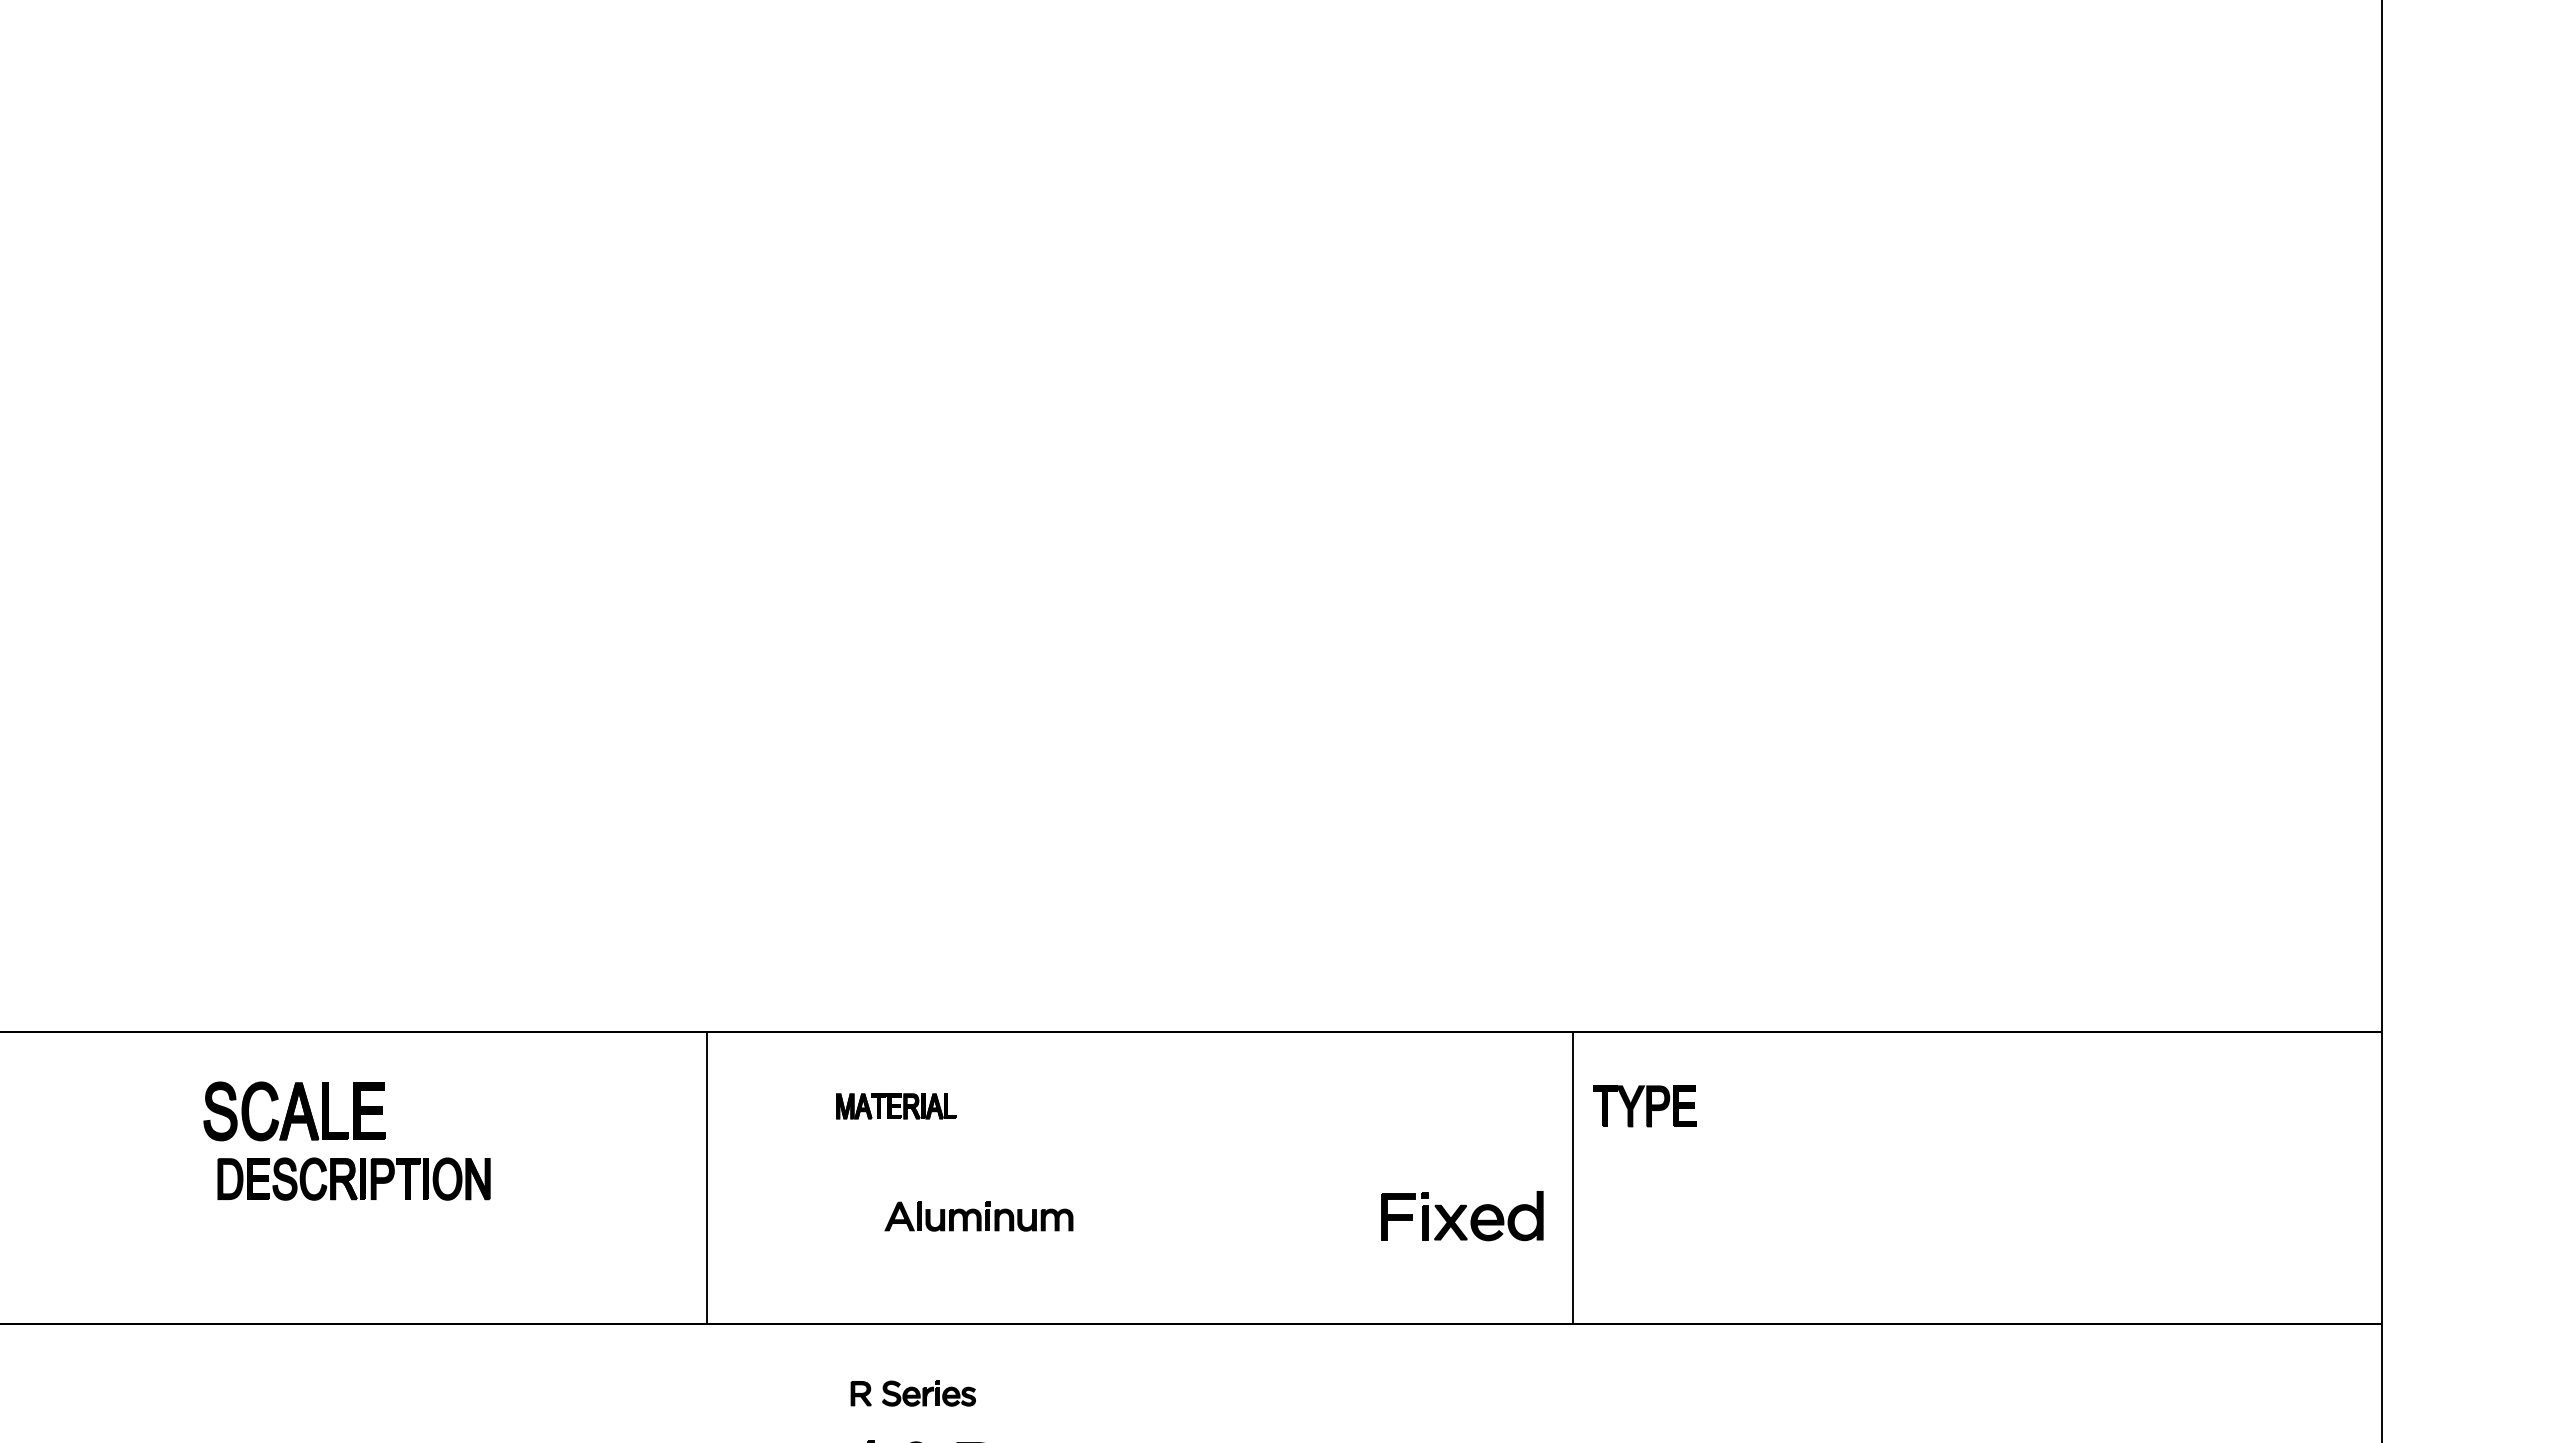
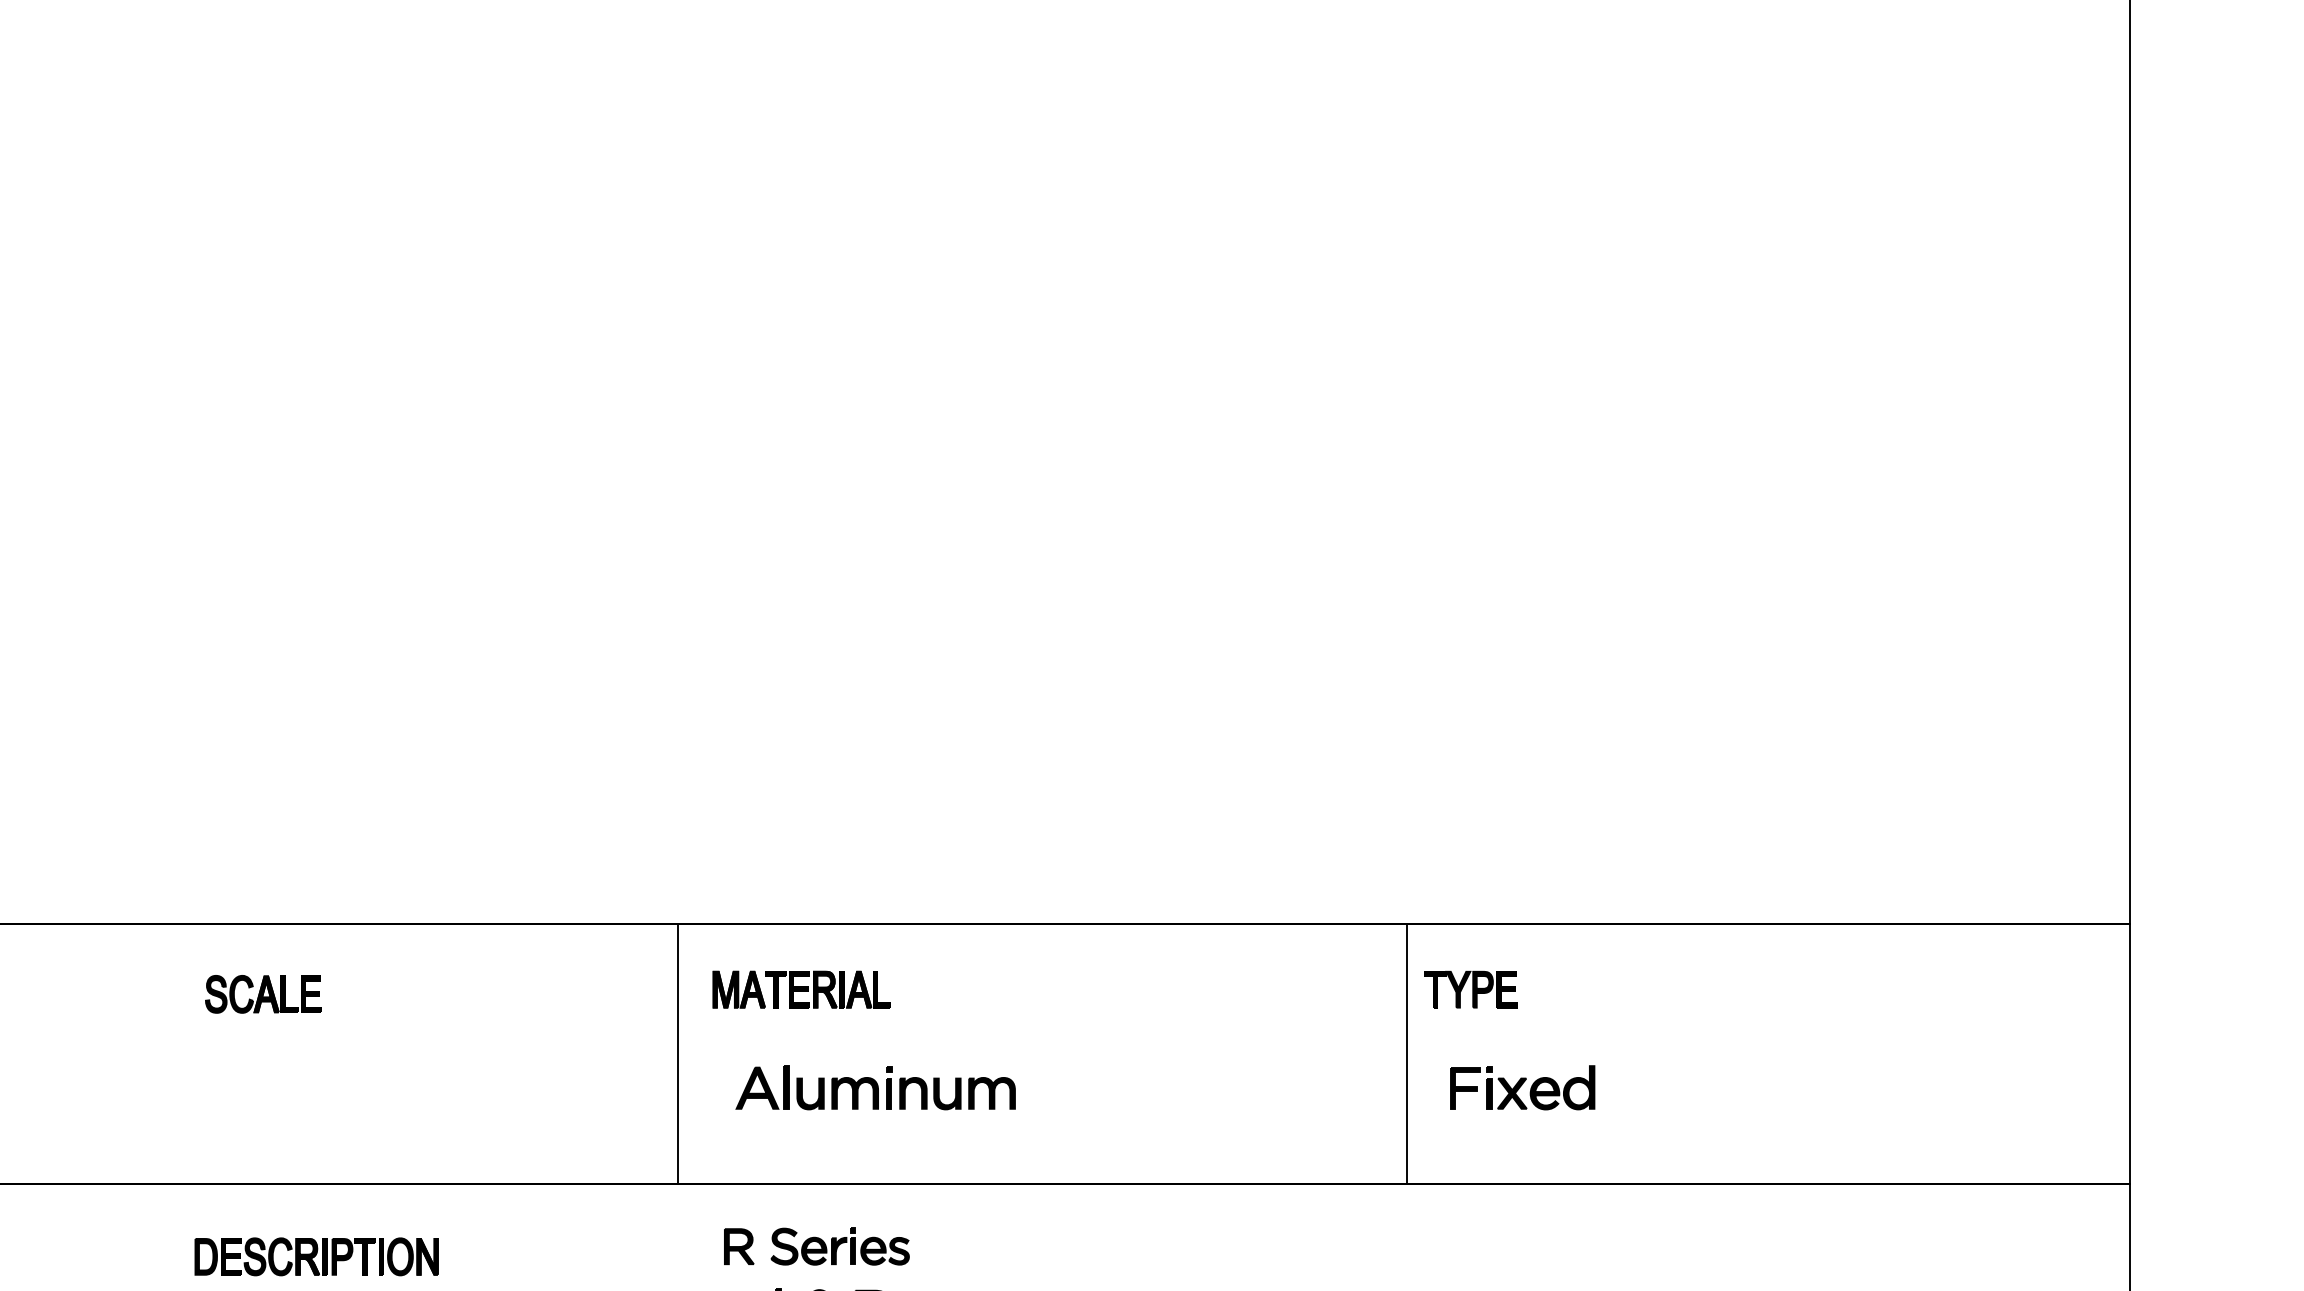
part: (895, 1106) -> (800, 989), size x1.67
part: (294, 1111) -> (263, 994), size x0.71
part: (353, 1178) -> (316, 1256), moved
line: (706, 1178) -> (677, 1054), moved
part: (978, 1216) -> (875, 1088), size x1.67
part: (1462, 1216) -> (1522, 1088), moved
part: (913, 1393) -> (817, 1246), size x1.67

